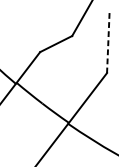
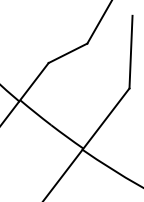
line: (107, 43) -> (130, 52), dashed -> solid

